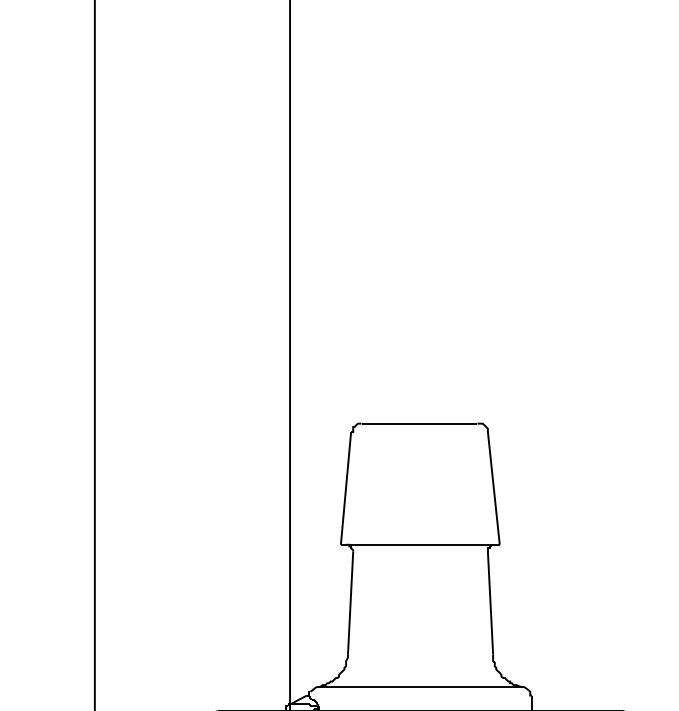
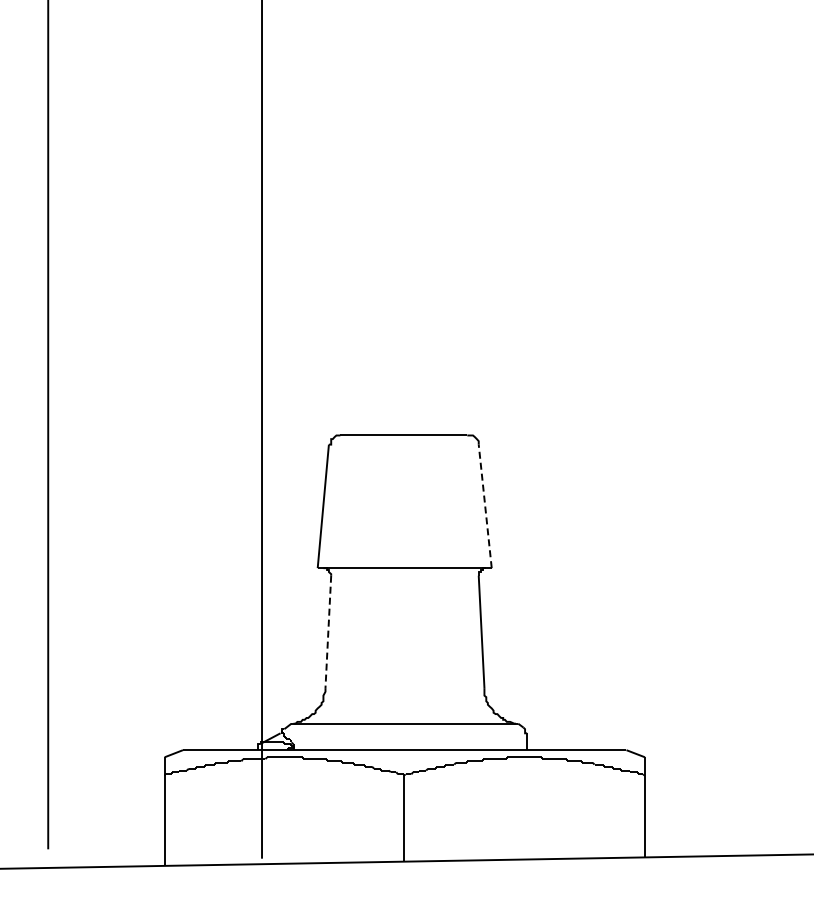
line: (494, 487) -> (485, 505), solid -> dashed
line: (350, 603) -> (328, 632), solid -> dashed

